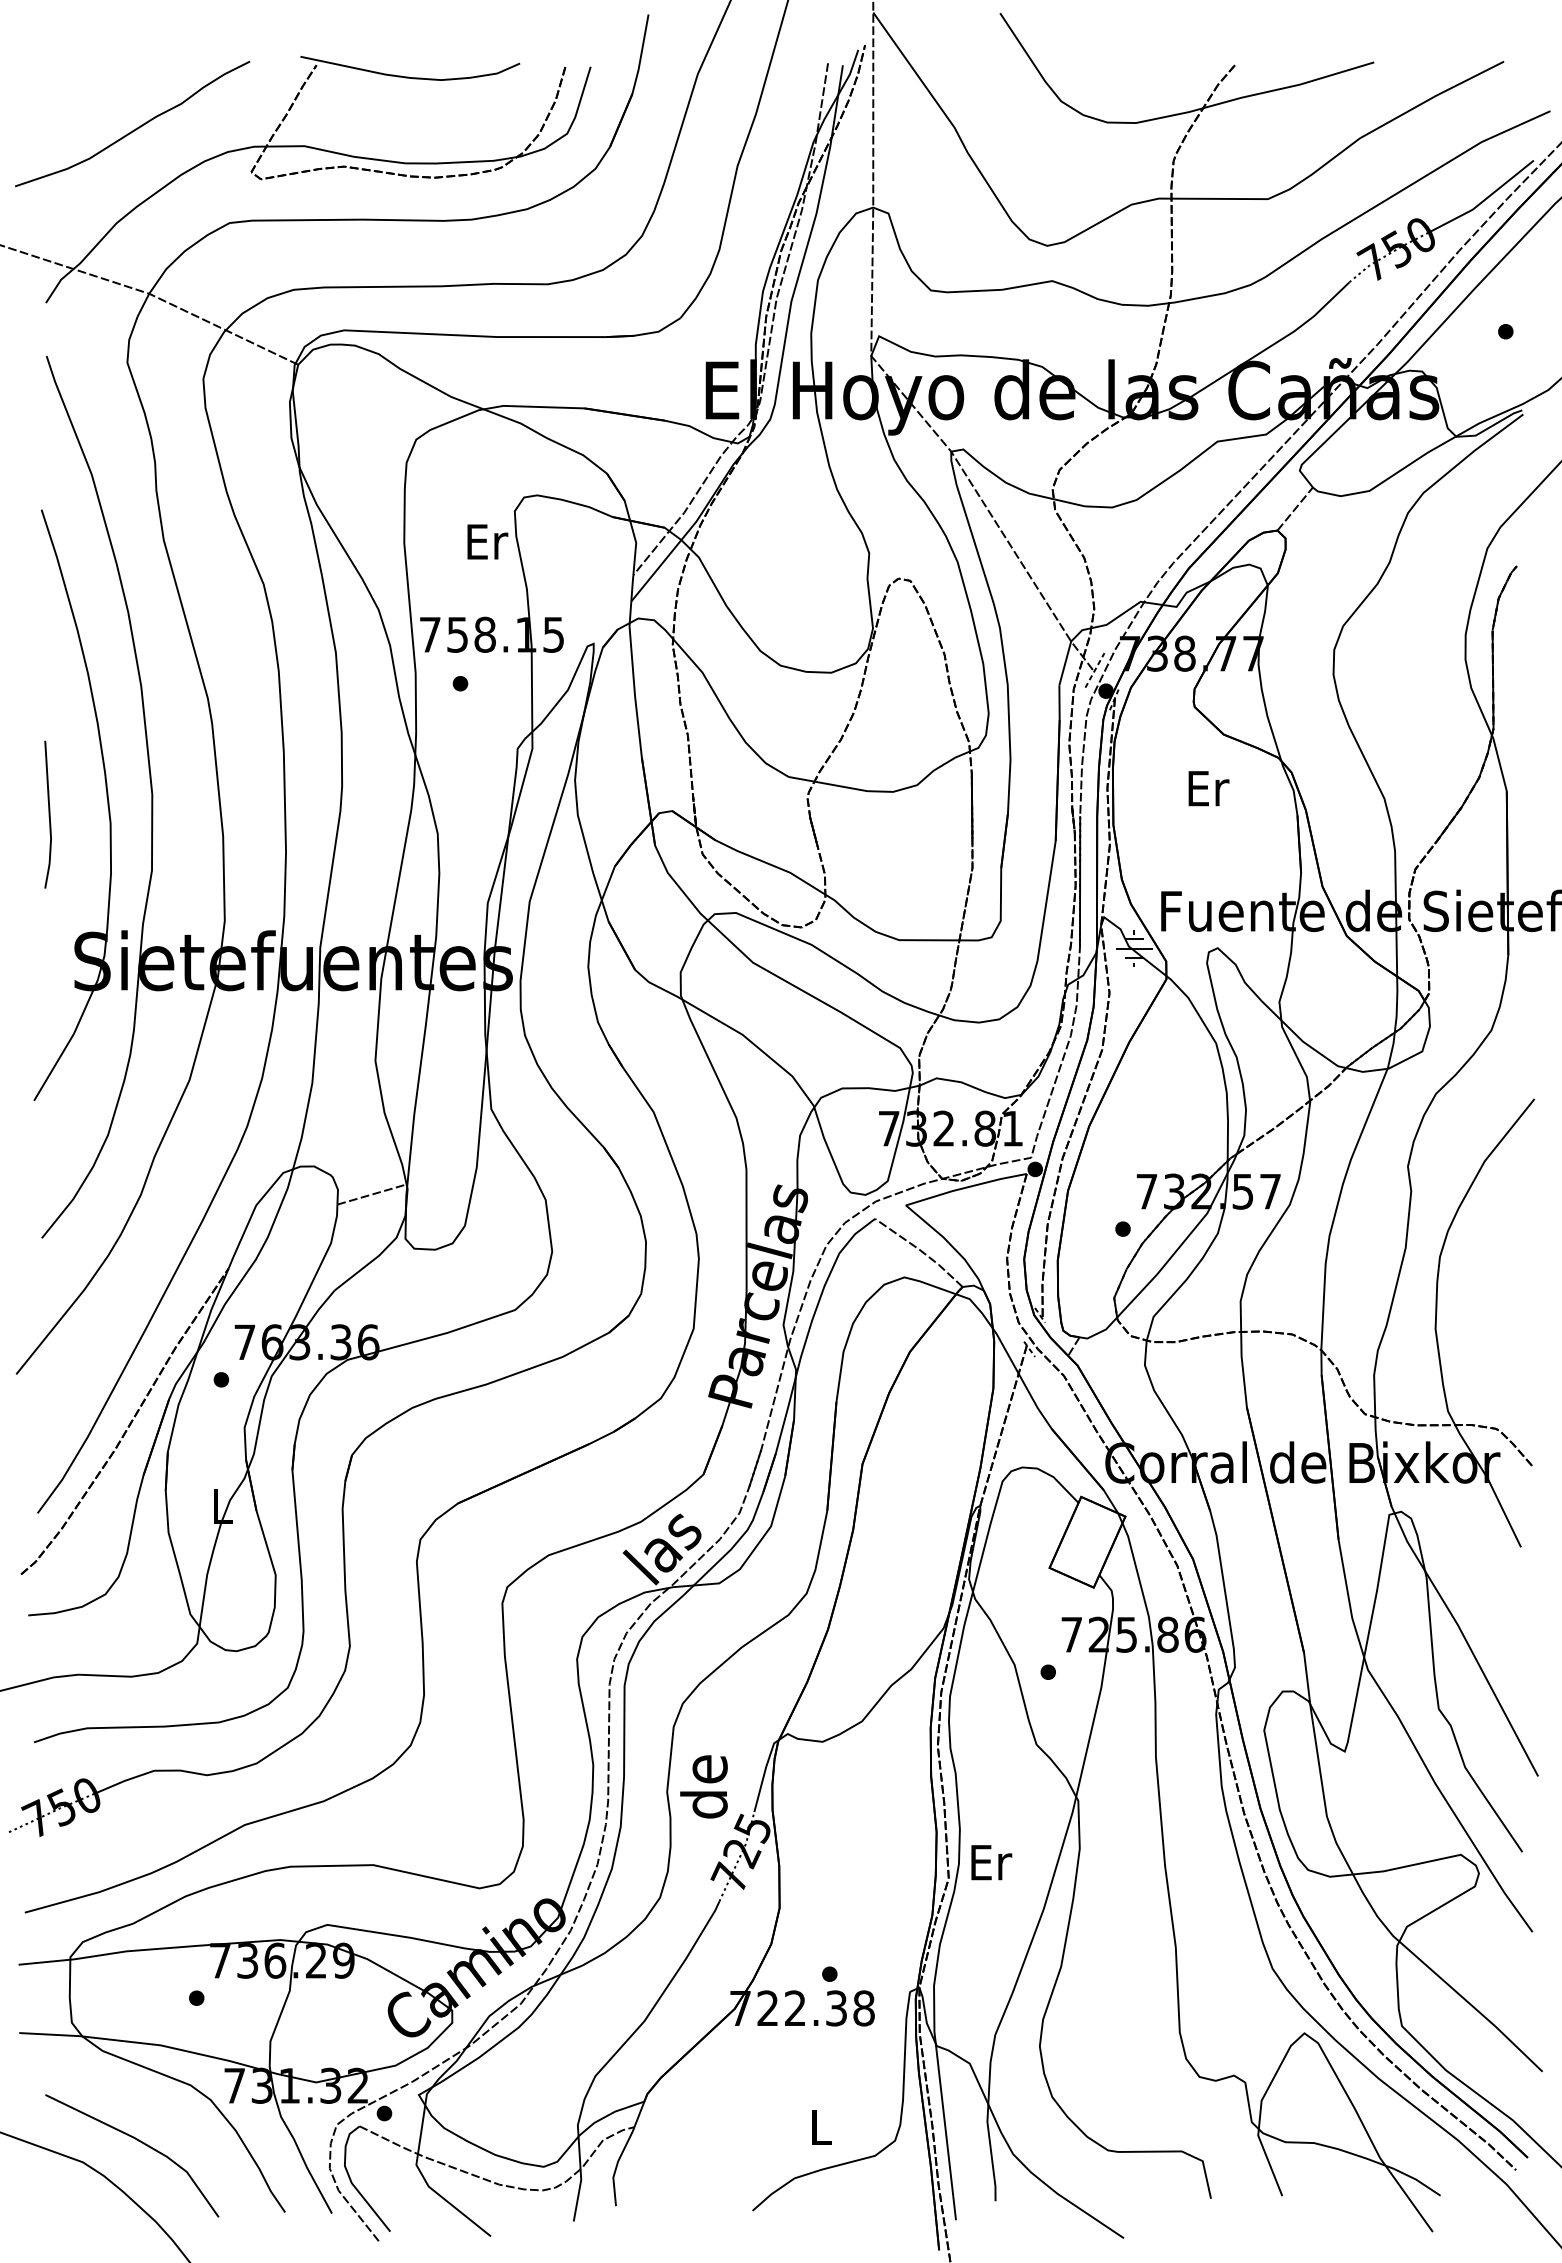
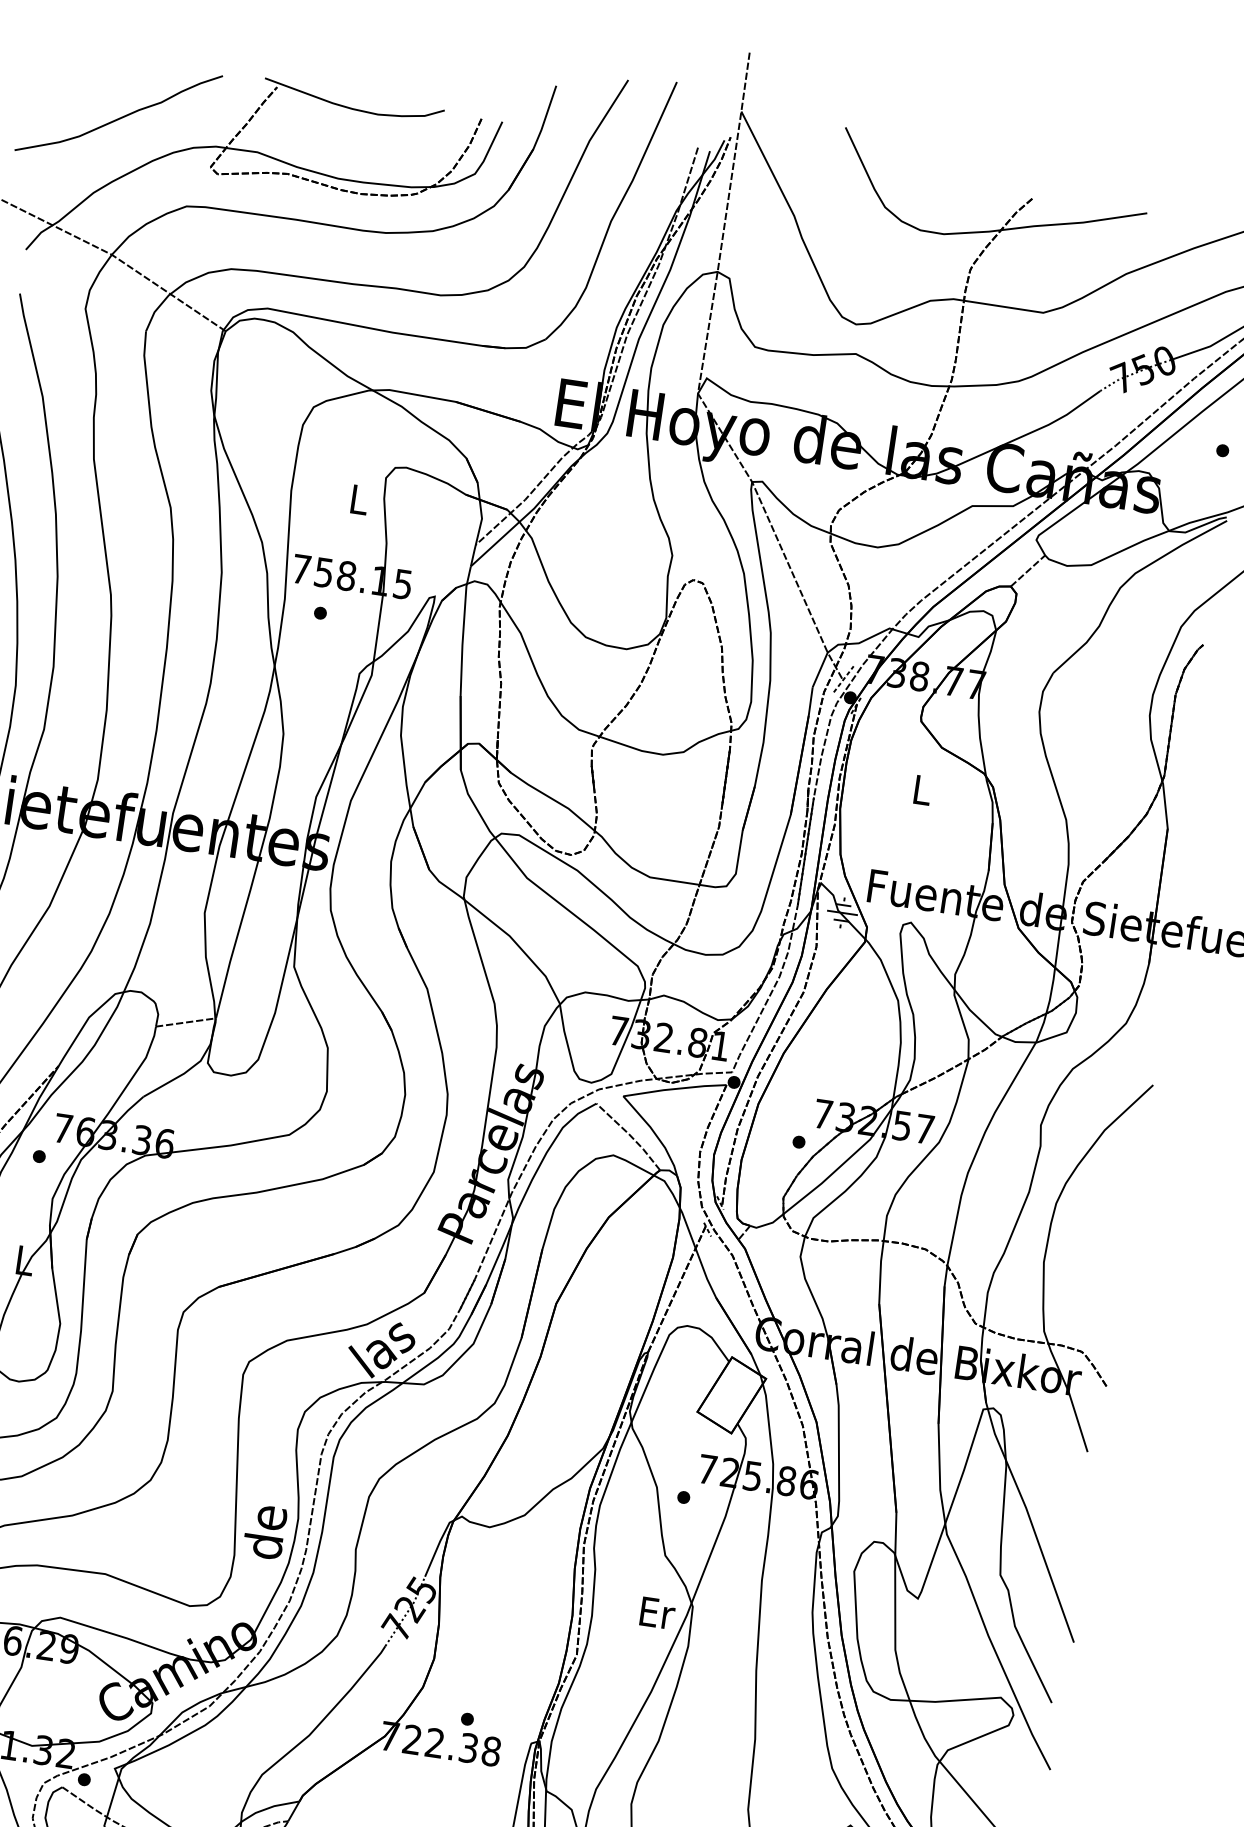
text: (487, 541) -> (359, 499), Er -> L
text: (1208, 788) -> (922, 790), Er -> L
text: (703, 1786) -> (264, 1531), moved
text: (991, 1862) -> (657, 1613), moved

